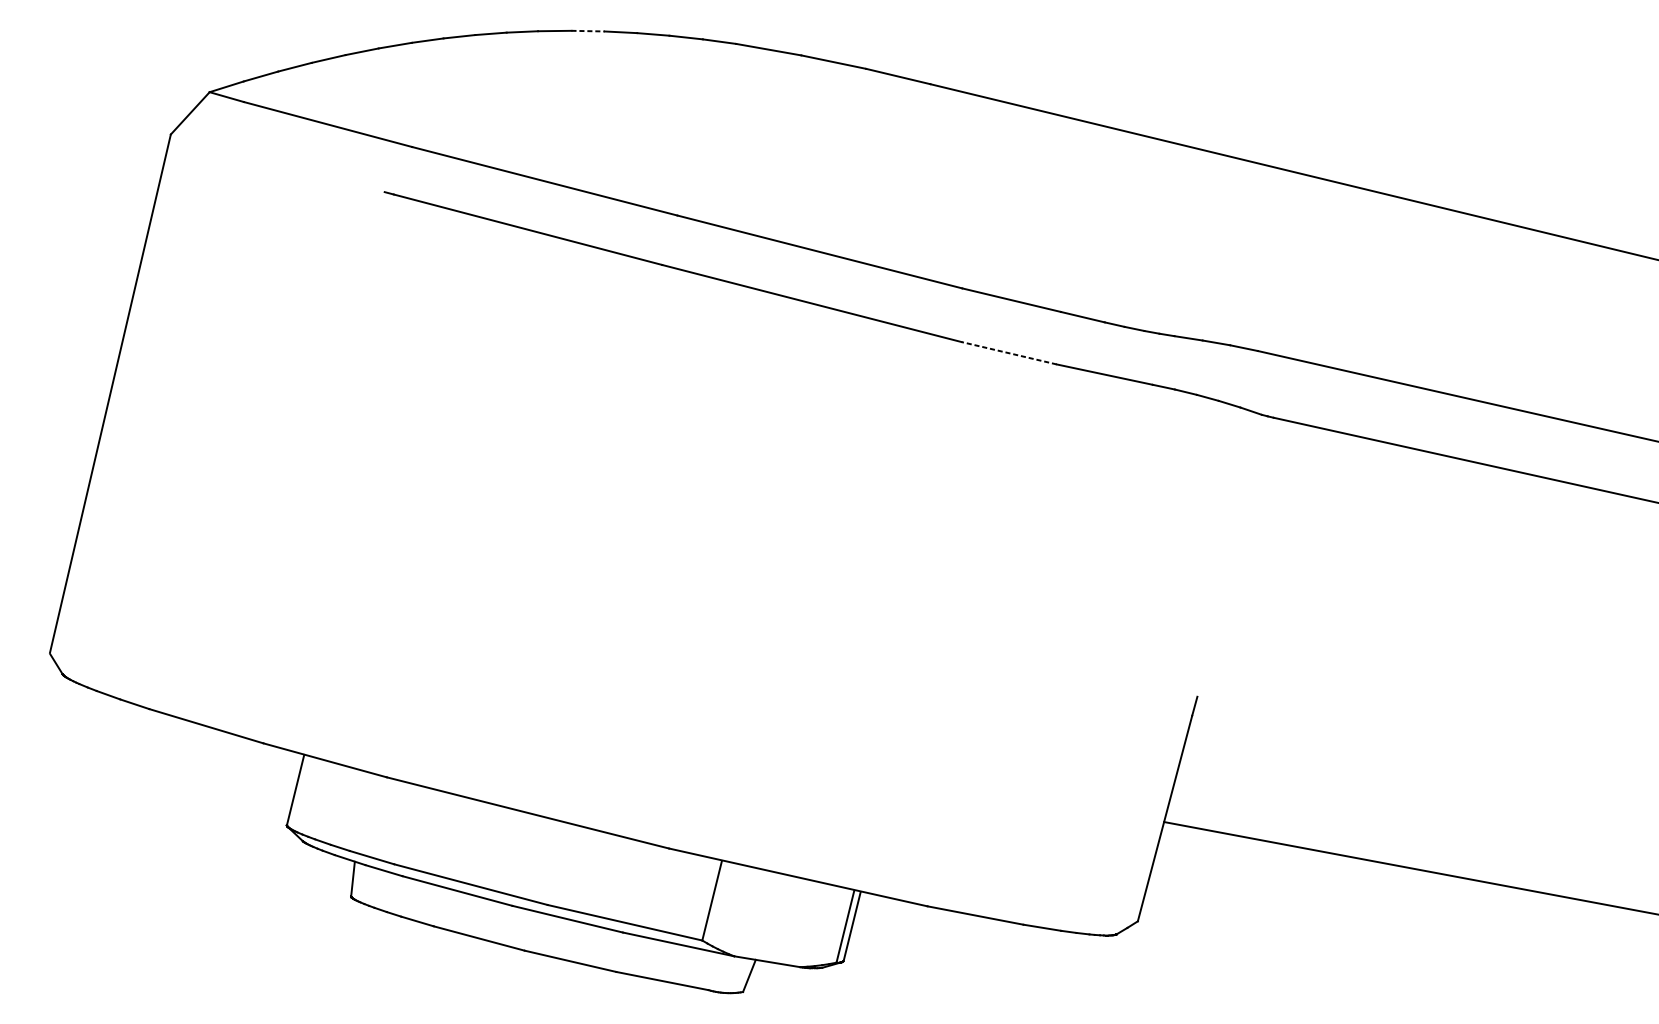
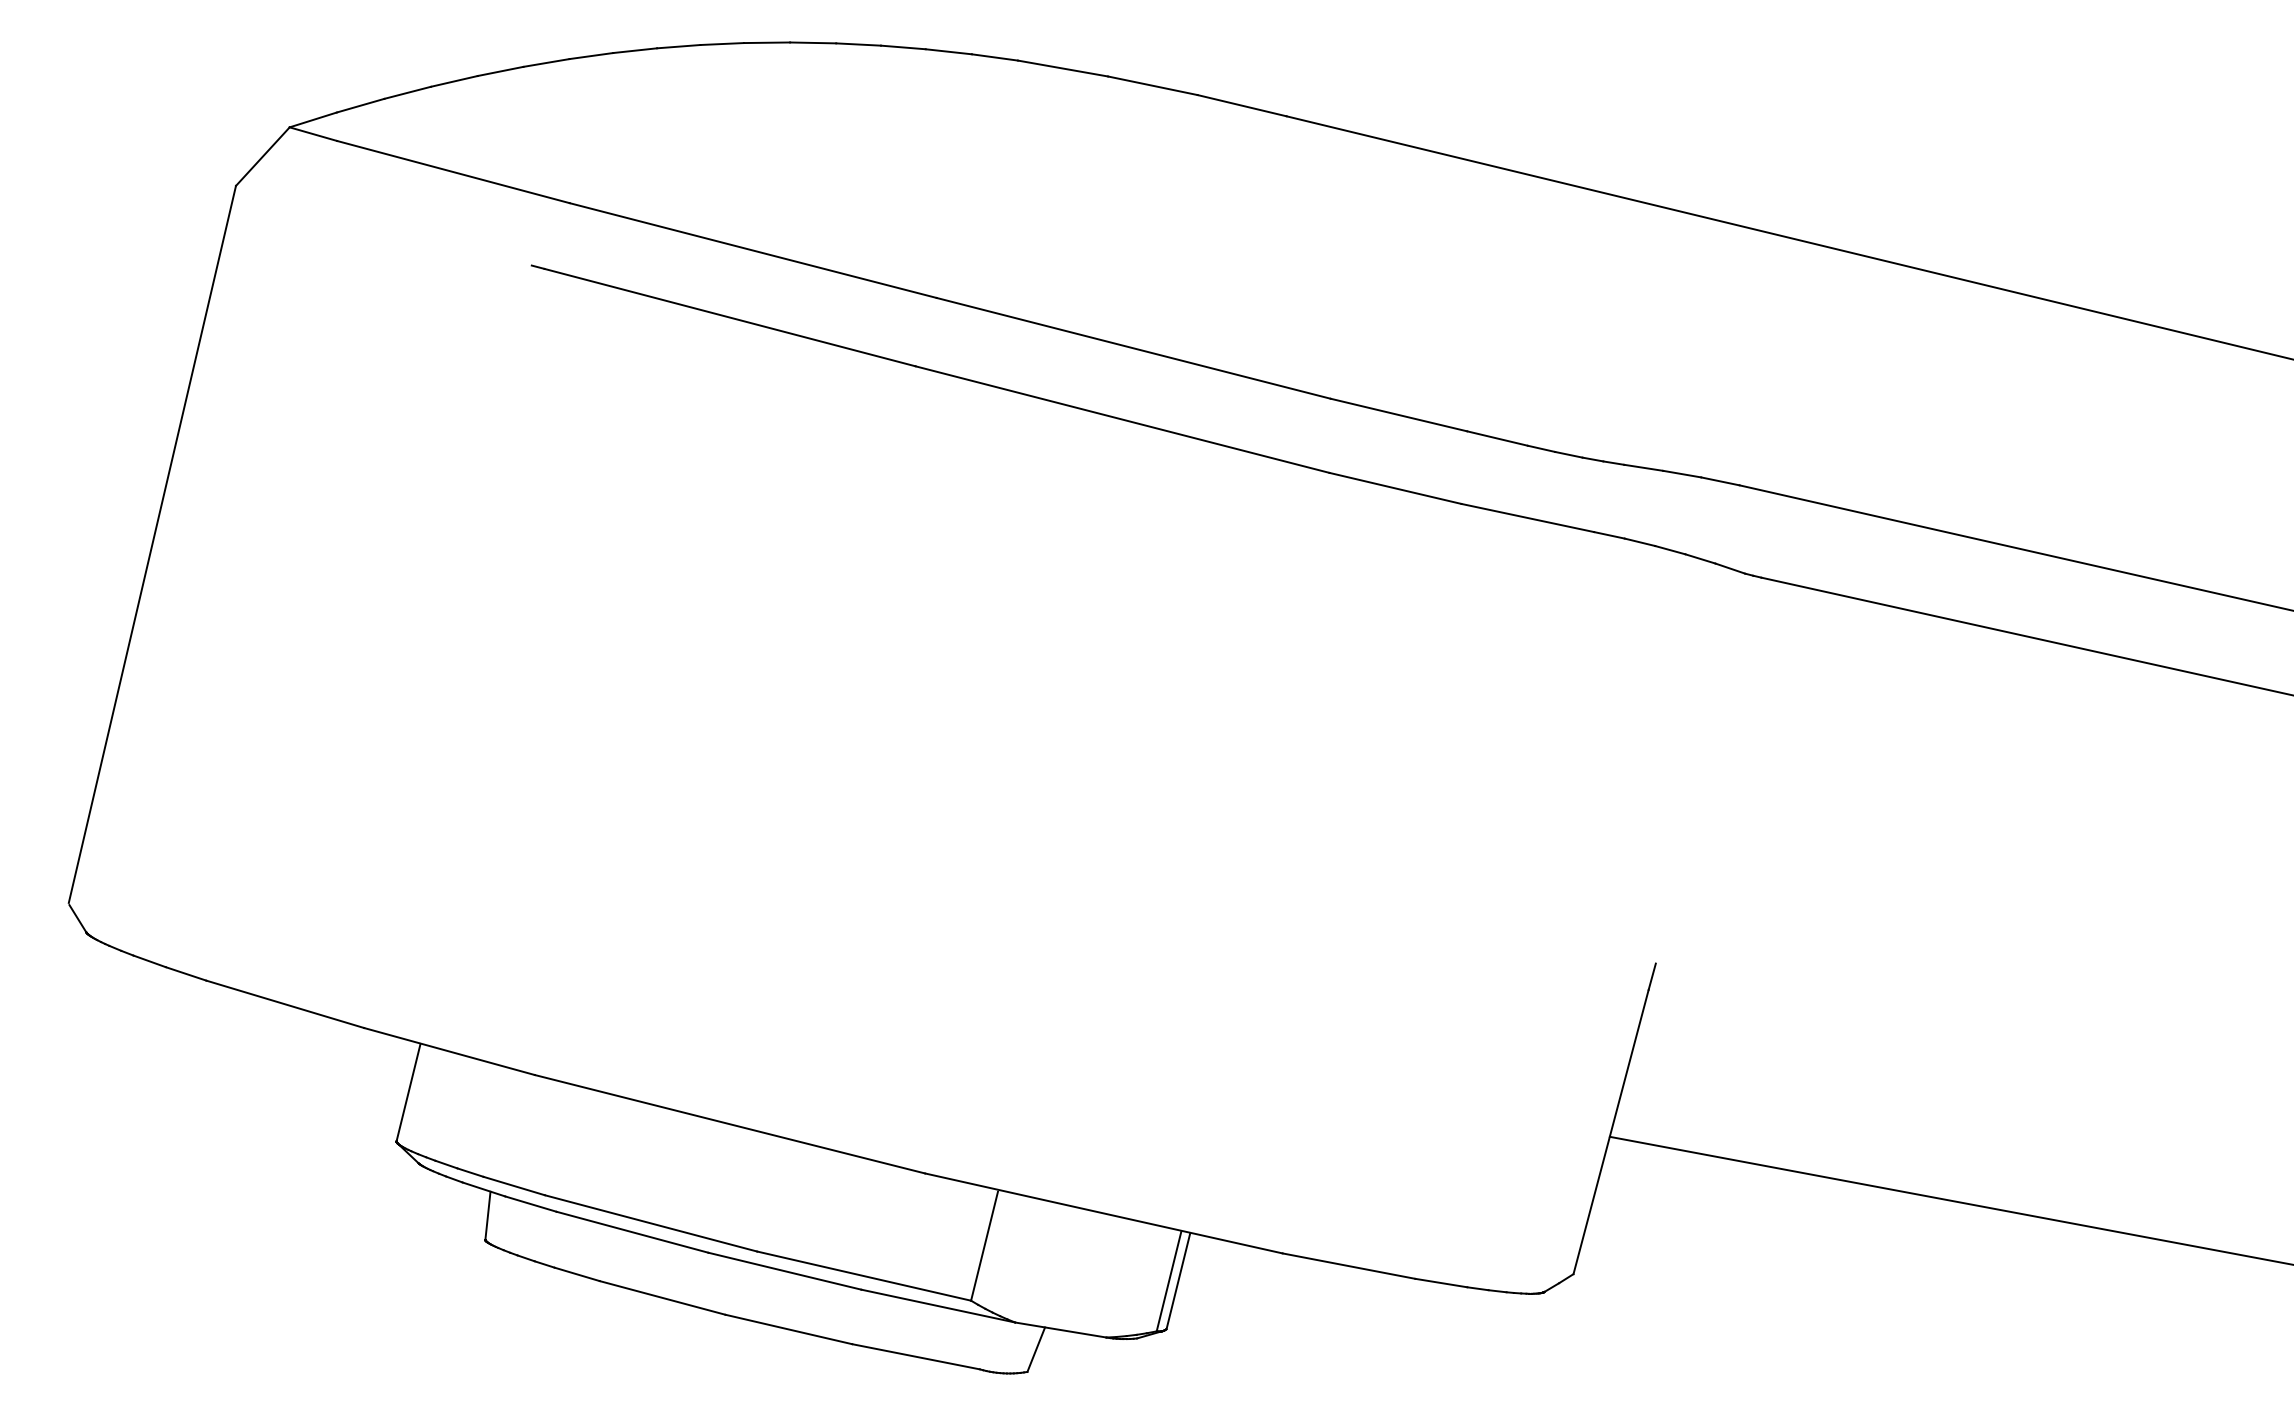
line: (588, 30) -> (813, 42), dashed -> solid
line: (1009, 353) -> (1395, 488), dashed -> solid

